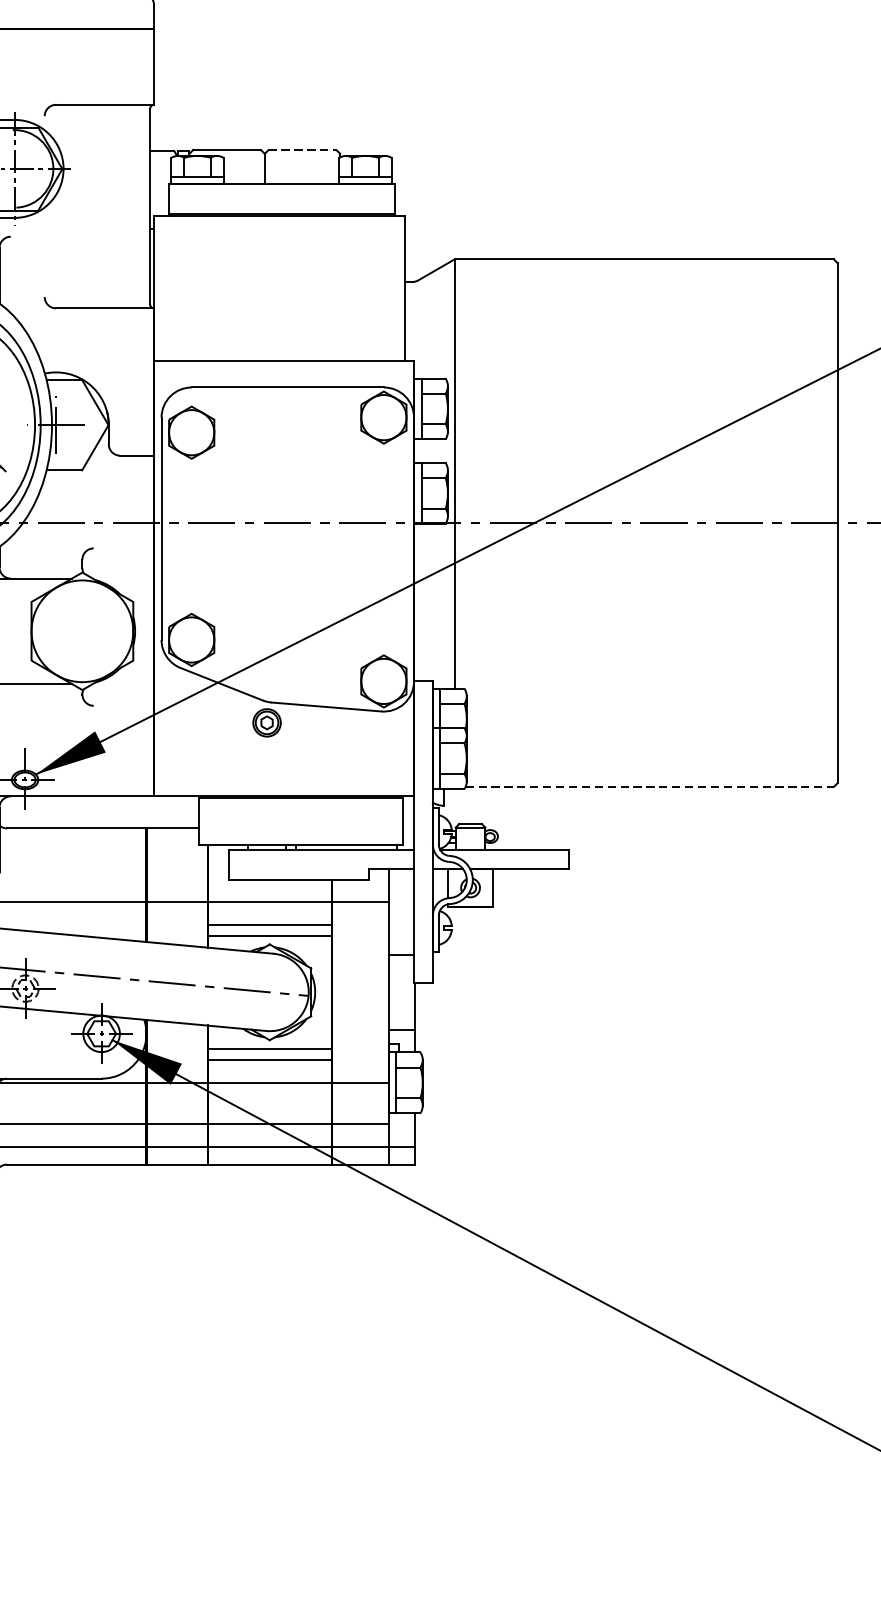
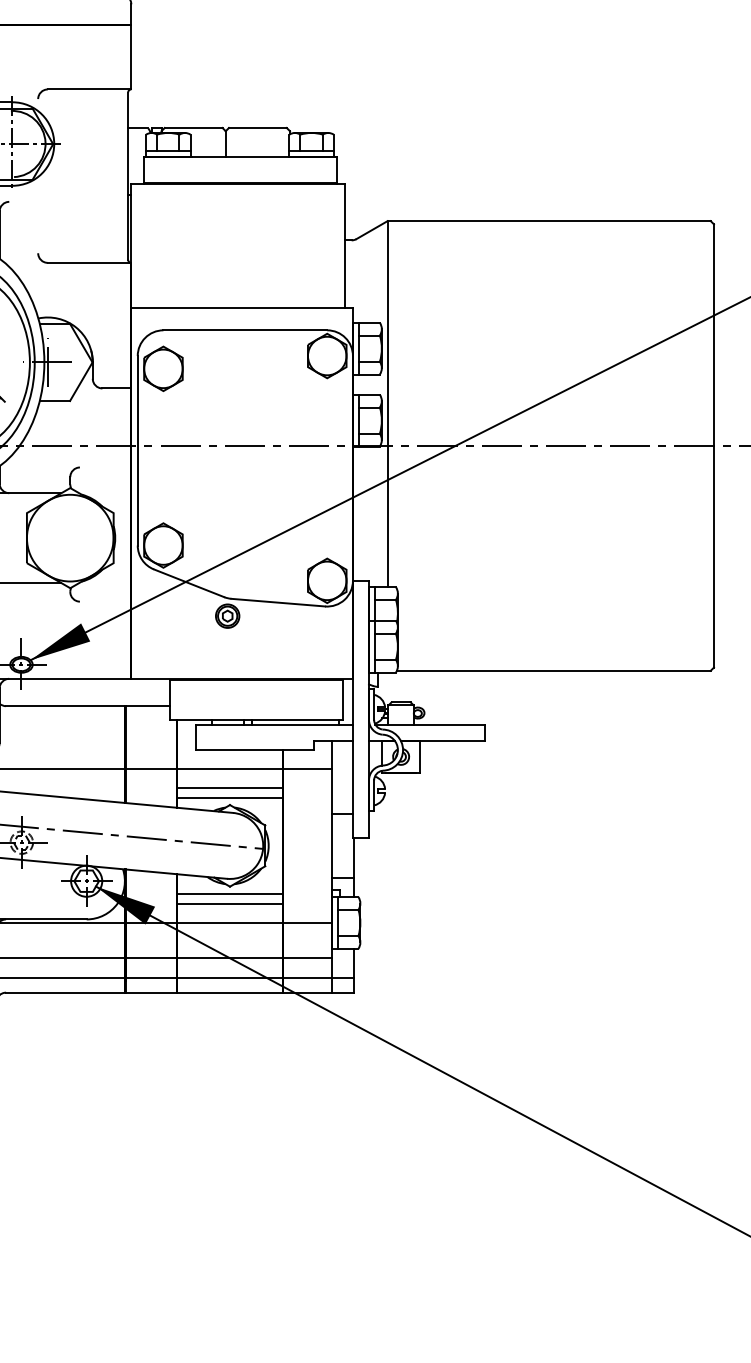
line: (302, 149) -> (257, 127), dashed -> solid
line: (649, 786) -> (553, 670), dashed -> solid

